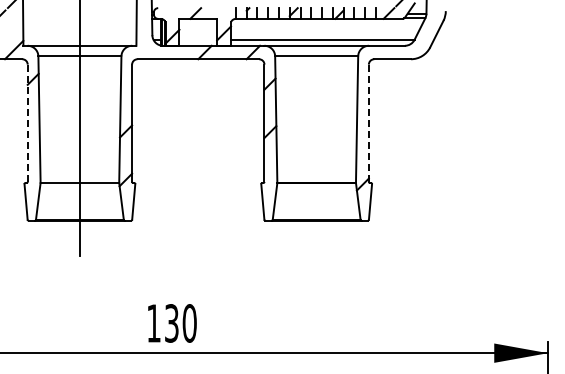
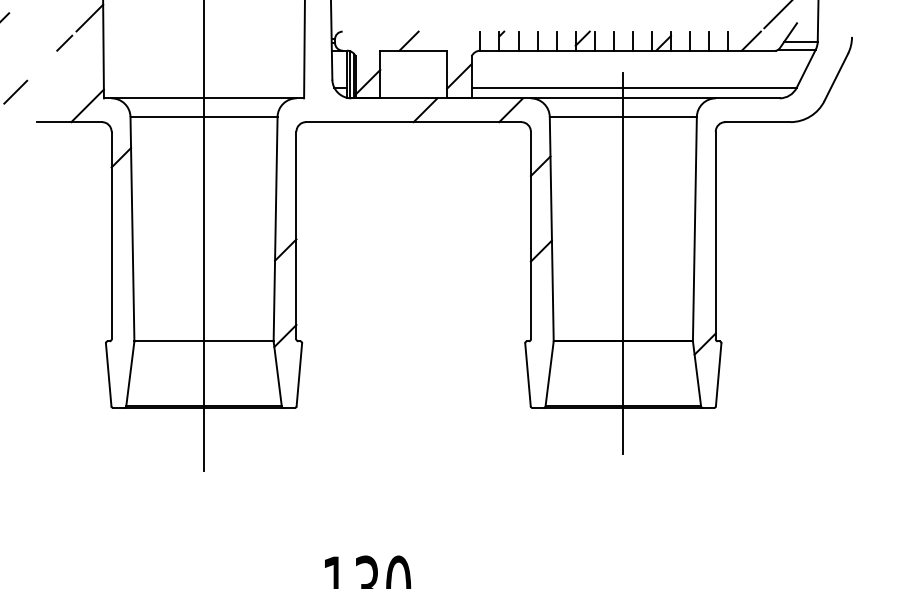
line: (27, 123) -> (111, 235), dashed -> solid
line: (368, 123) -> (715, 235), dashed -> solid
line: (316, 138) -> (623, 262), added

